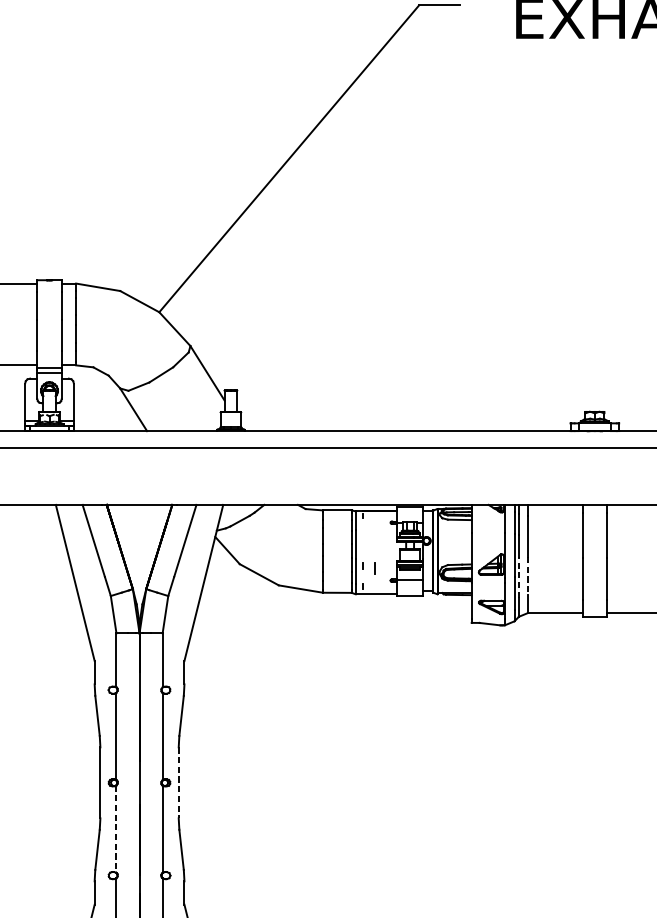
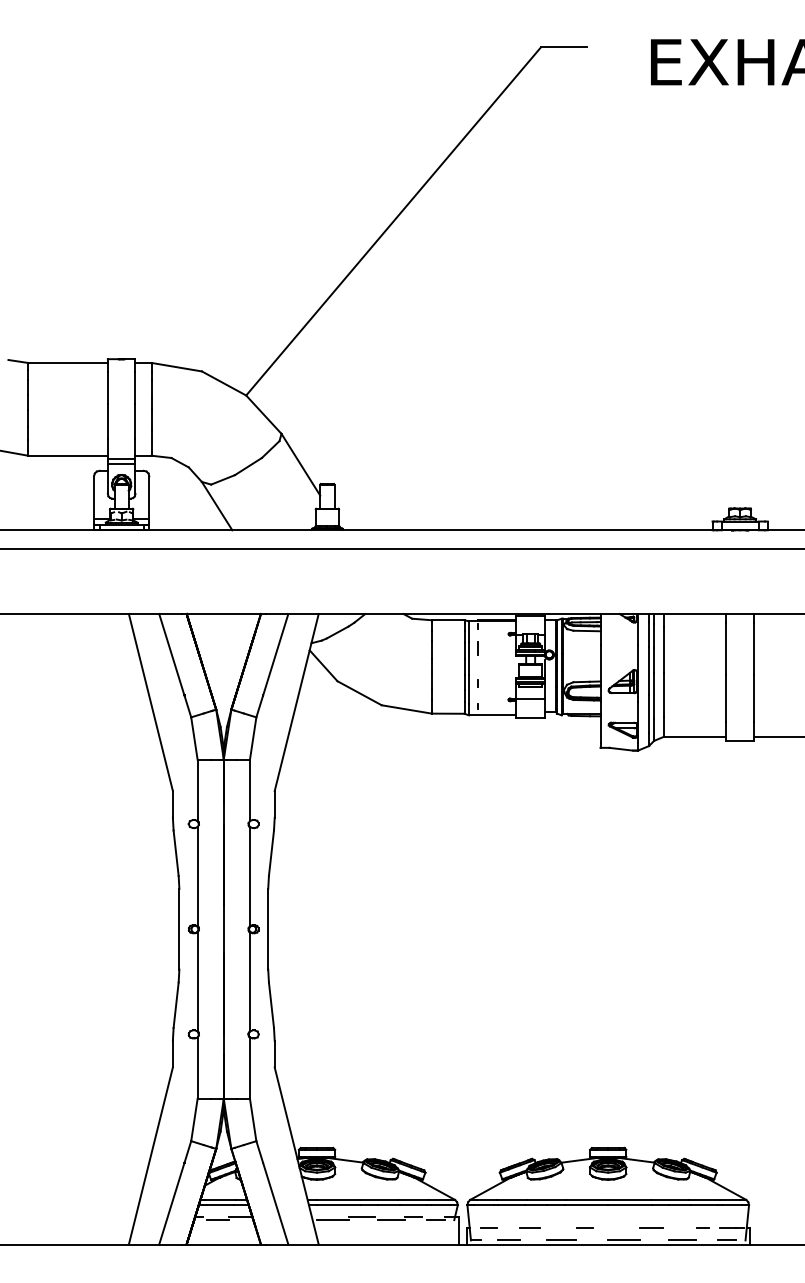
line: (374, 568) -> (477, 648), moved
line: (527, 575) -> (663, 694), dashed -> solid
line: (519, 577) -> (654, 696), dashed -> solid
line: (178, 783) -> (268, 929), dashed -> solid
line: (116, 828) -> (197, 981), dashed -> solid

